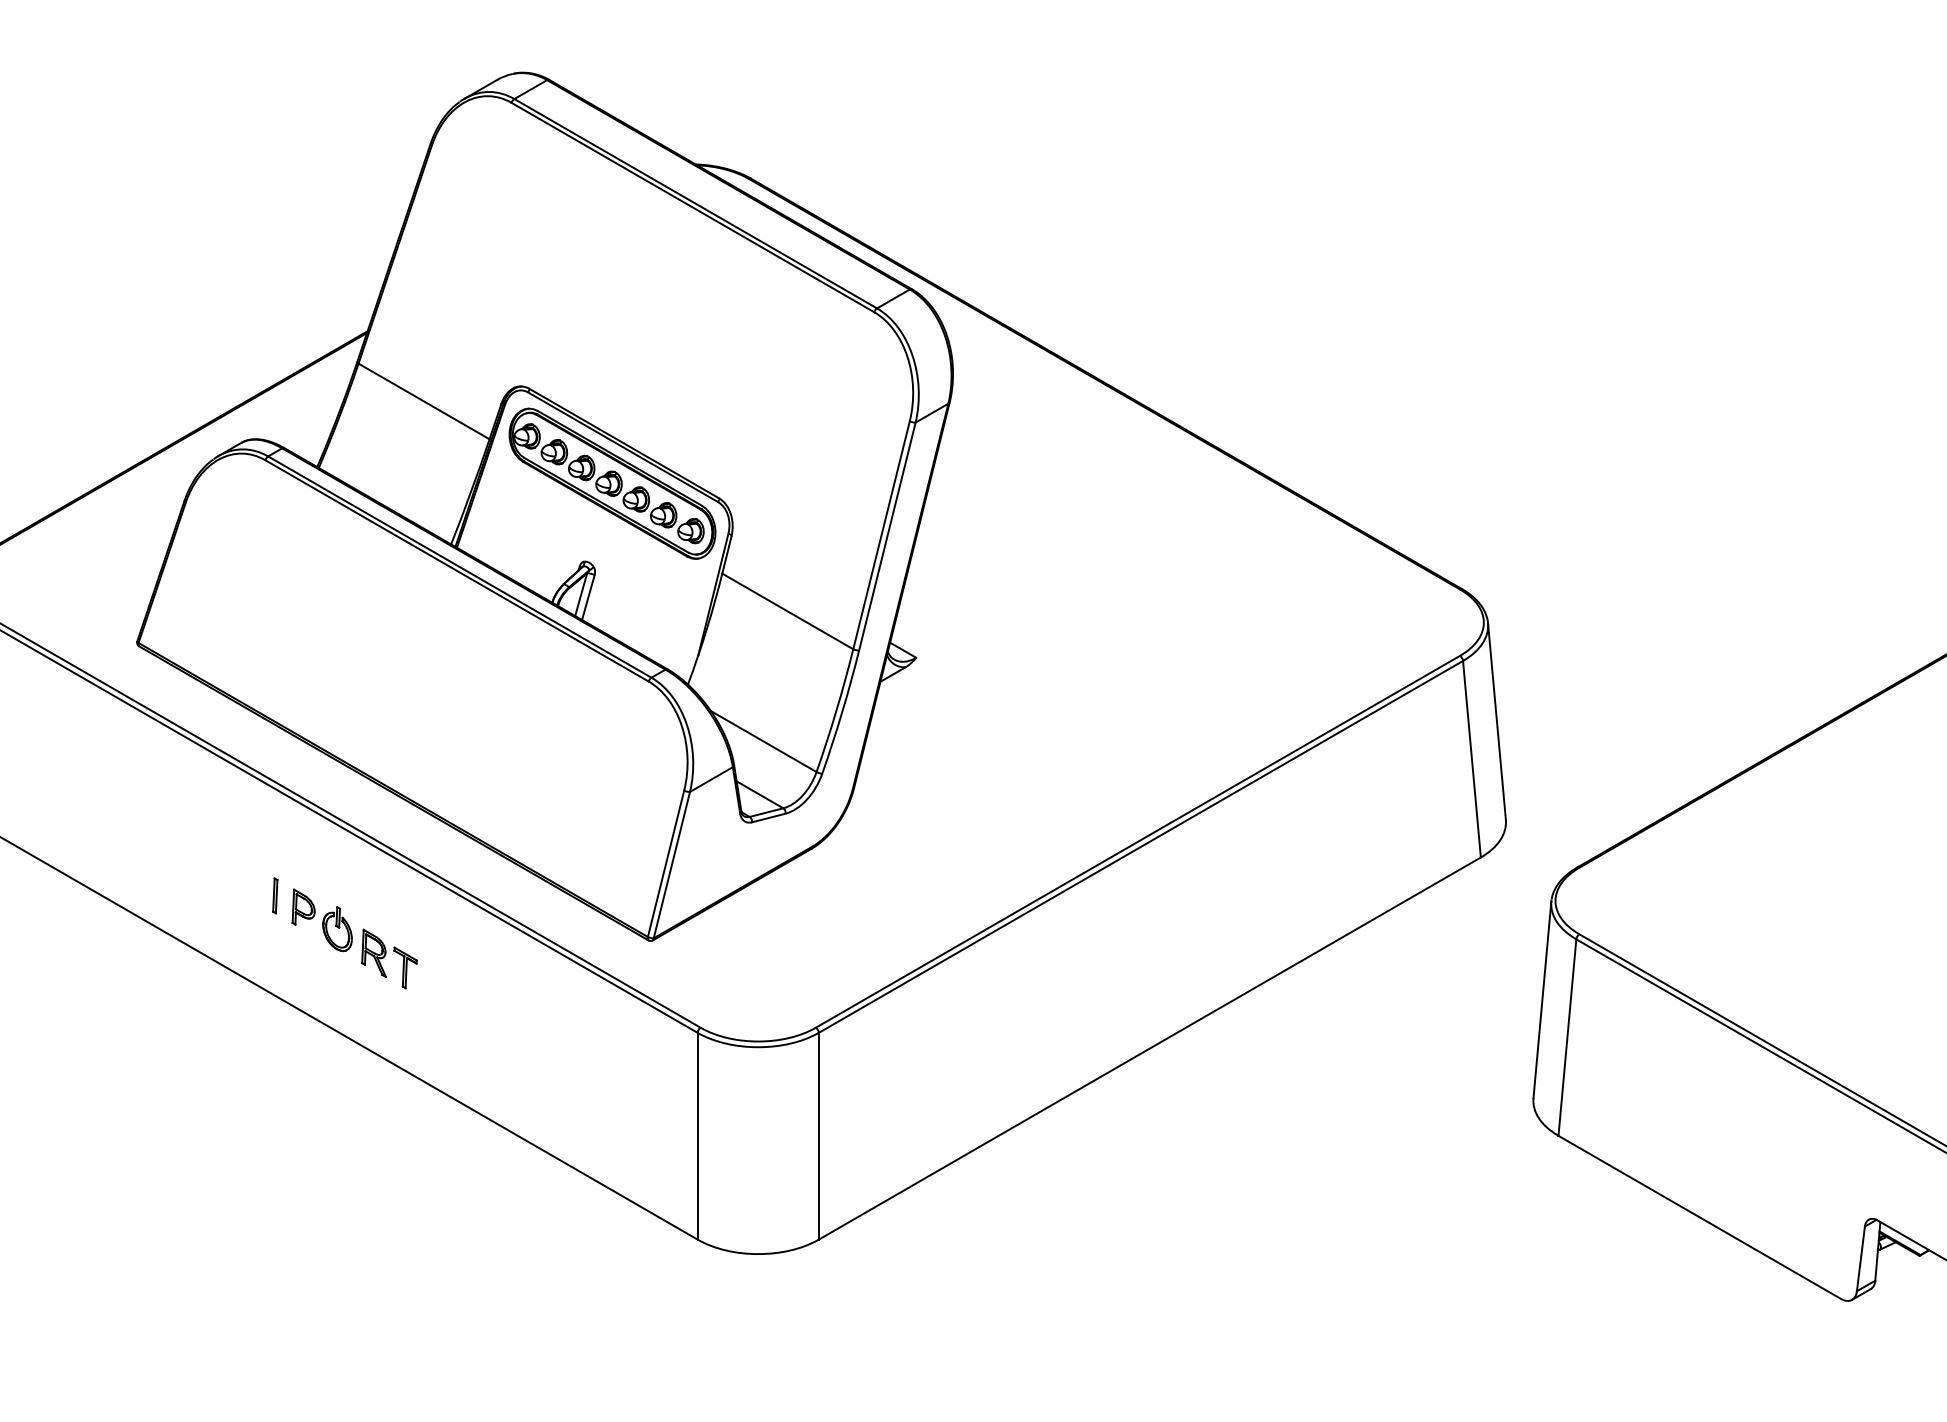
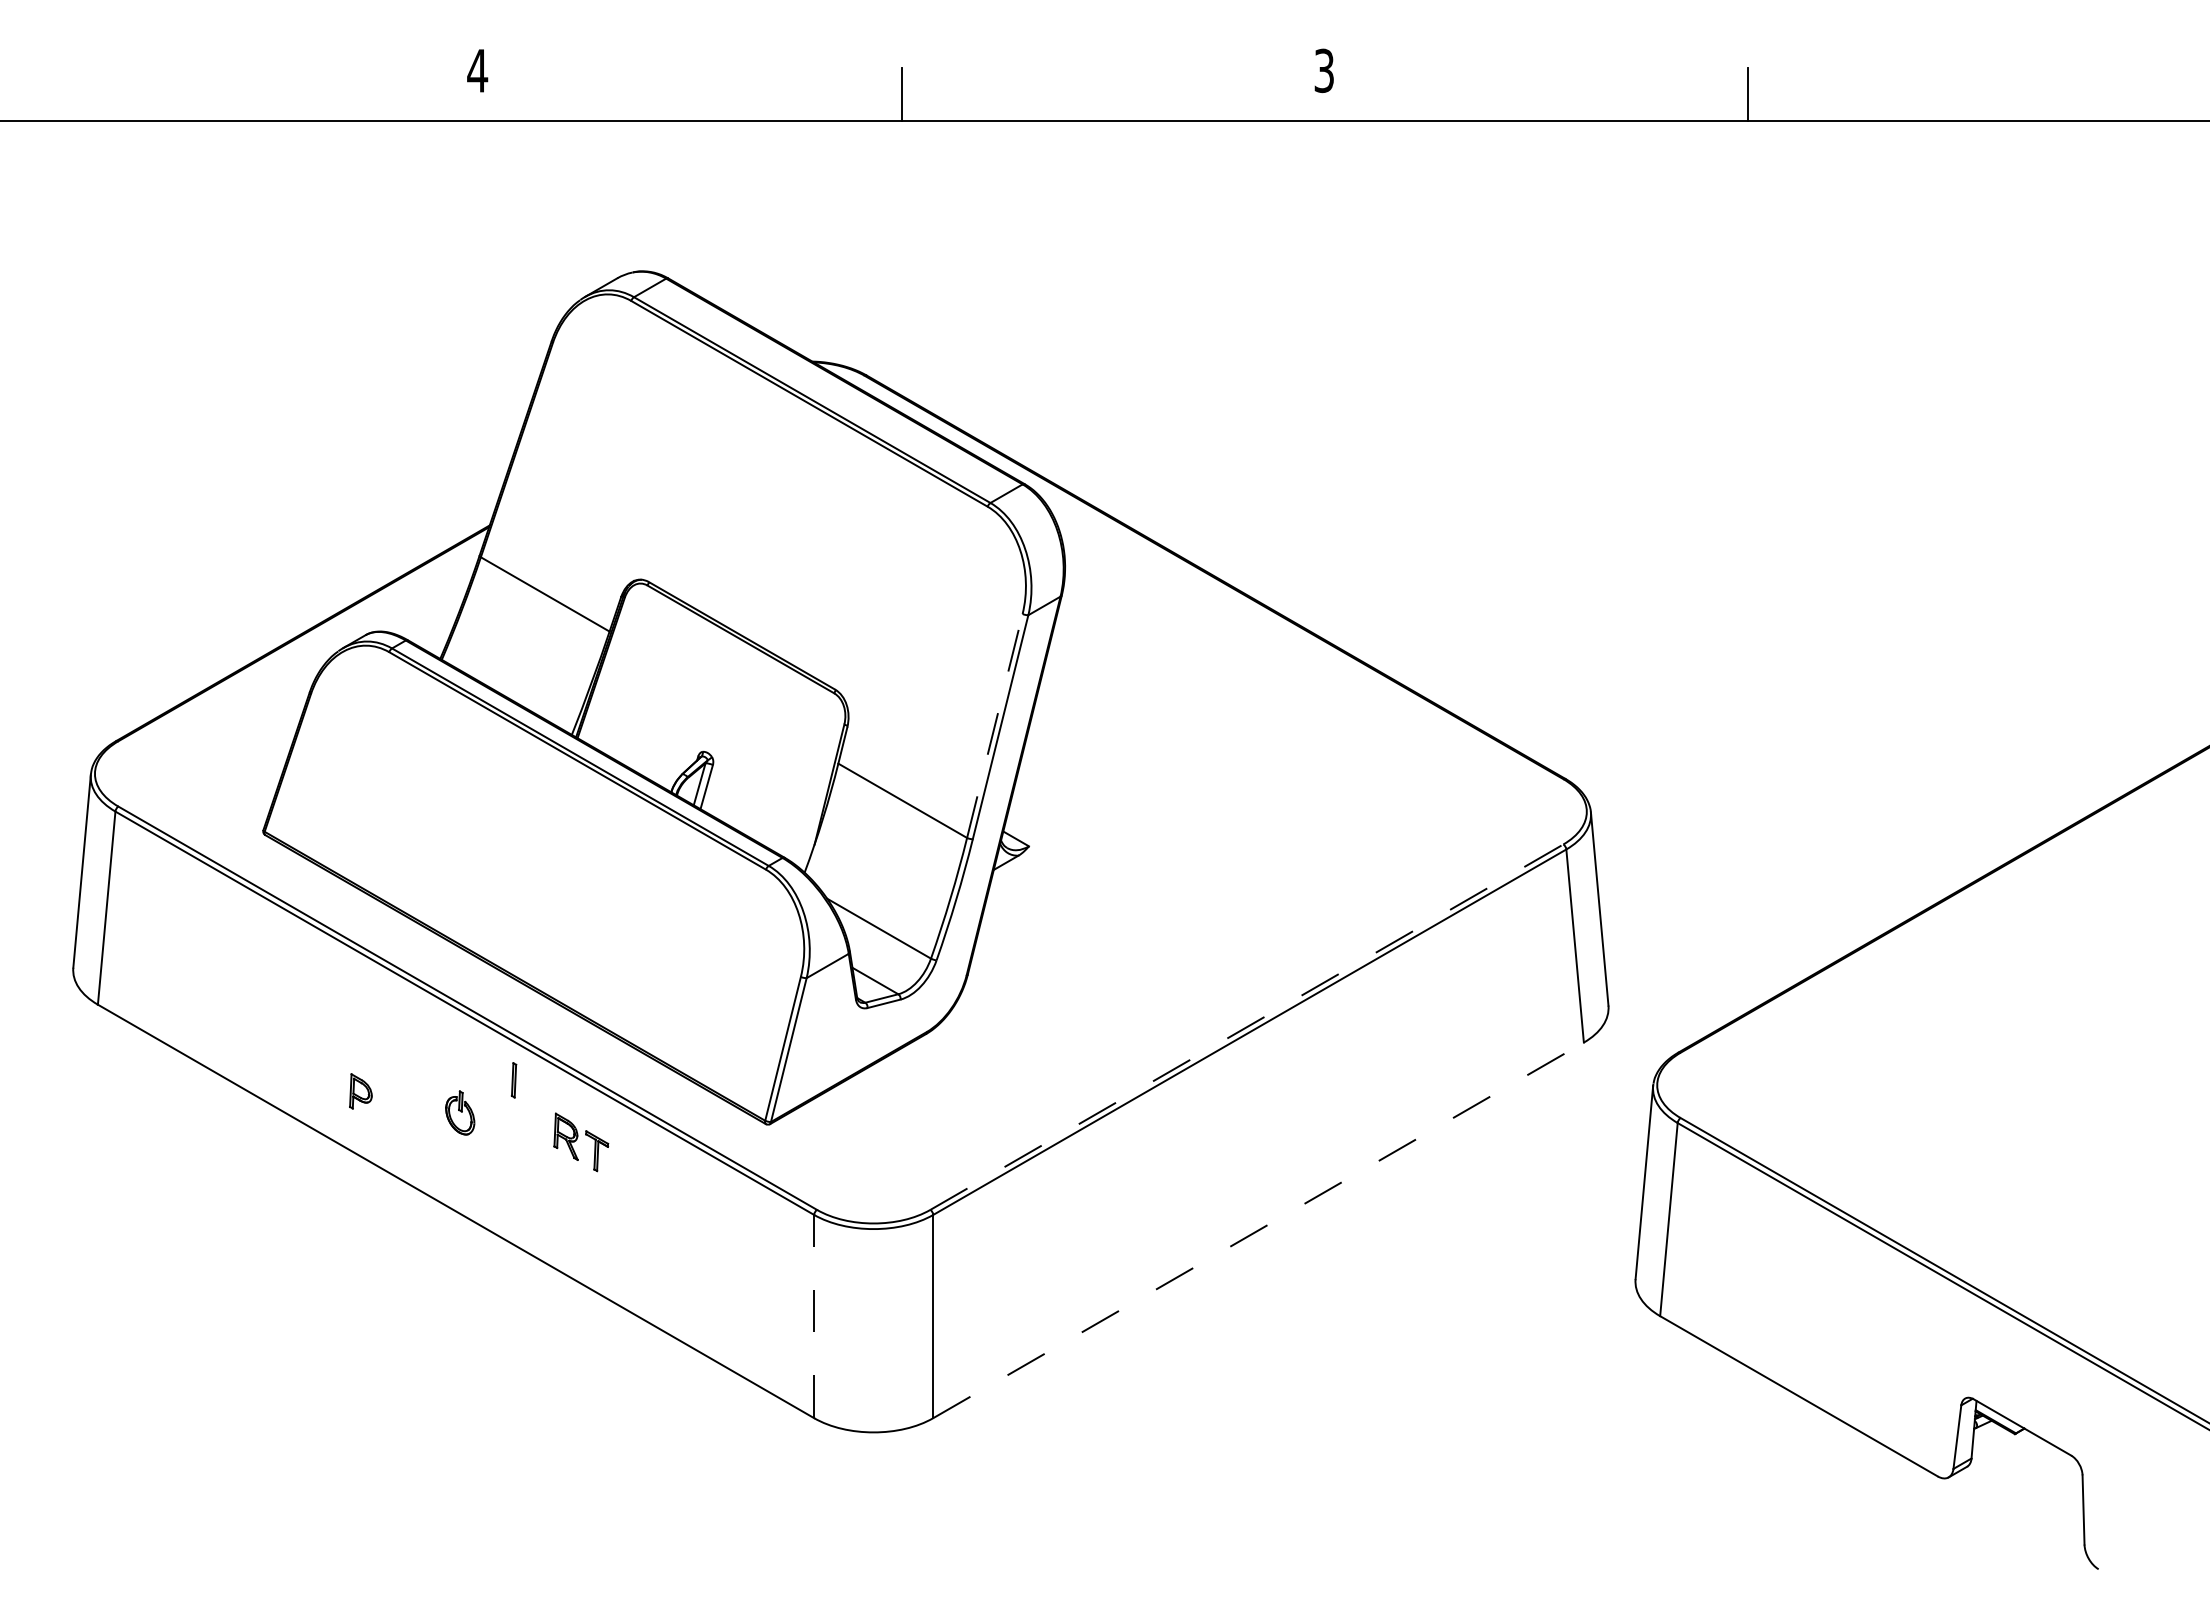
part: (612, 482) -> (730, 674), removed
line: (881, 534) -> (994, 725), solid -> dashed
line: (1138, 841) -> (1247, 1026), solid -> dashed
part: (274, 896) -> (513, 1080), moved
part: (303, 907) -> (360, 1091), moved
part: (389, 959) -> (581, 1142), moved
line: (1149, 1048) -> (1258, 1230), solid -> dashed
line: (698, 1136) -> (814, 1316), solid -> dashed

